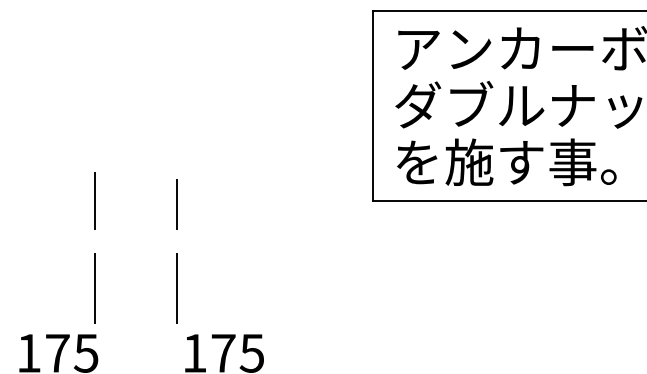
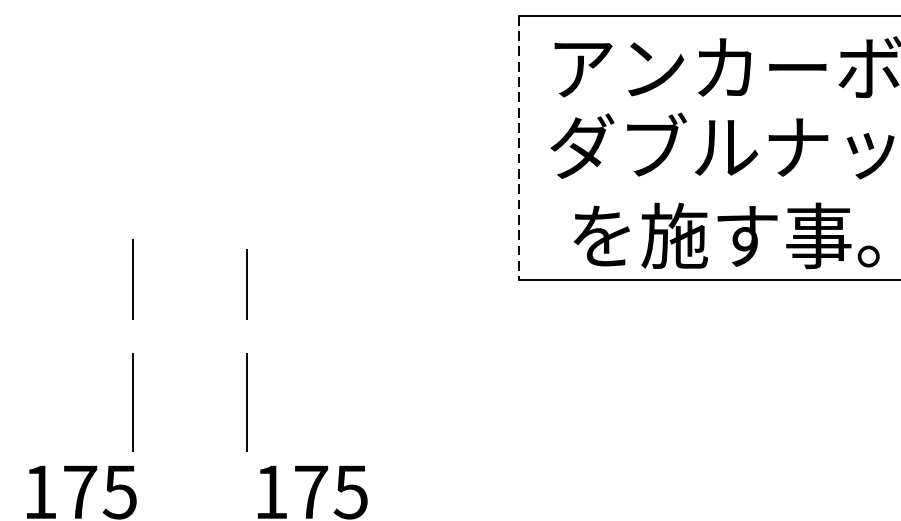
line: (372, 106) -> (518, 148), solid -> dashed
text: (506, 162) -> (726, 236), moved

